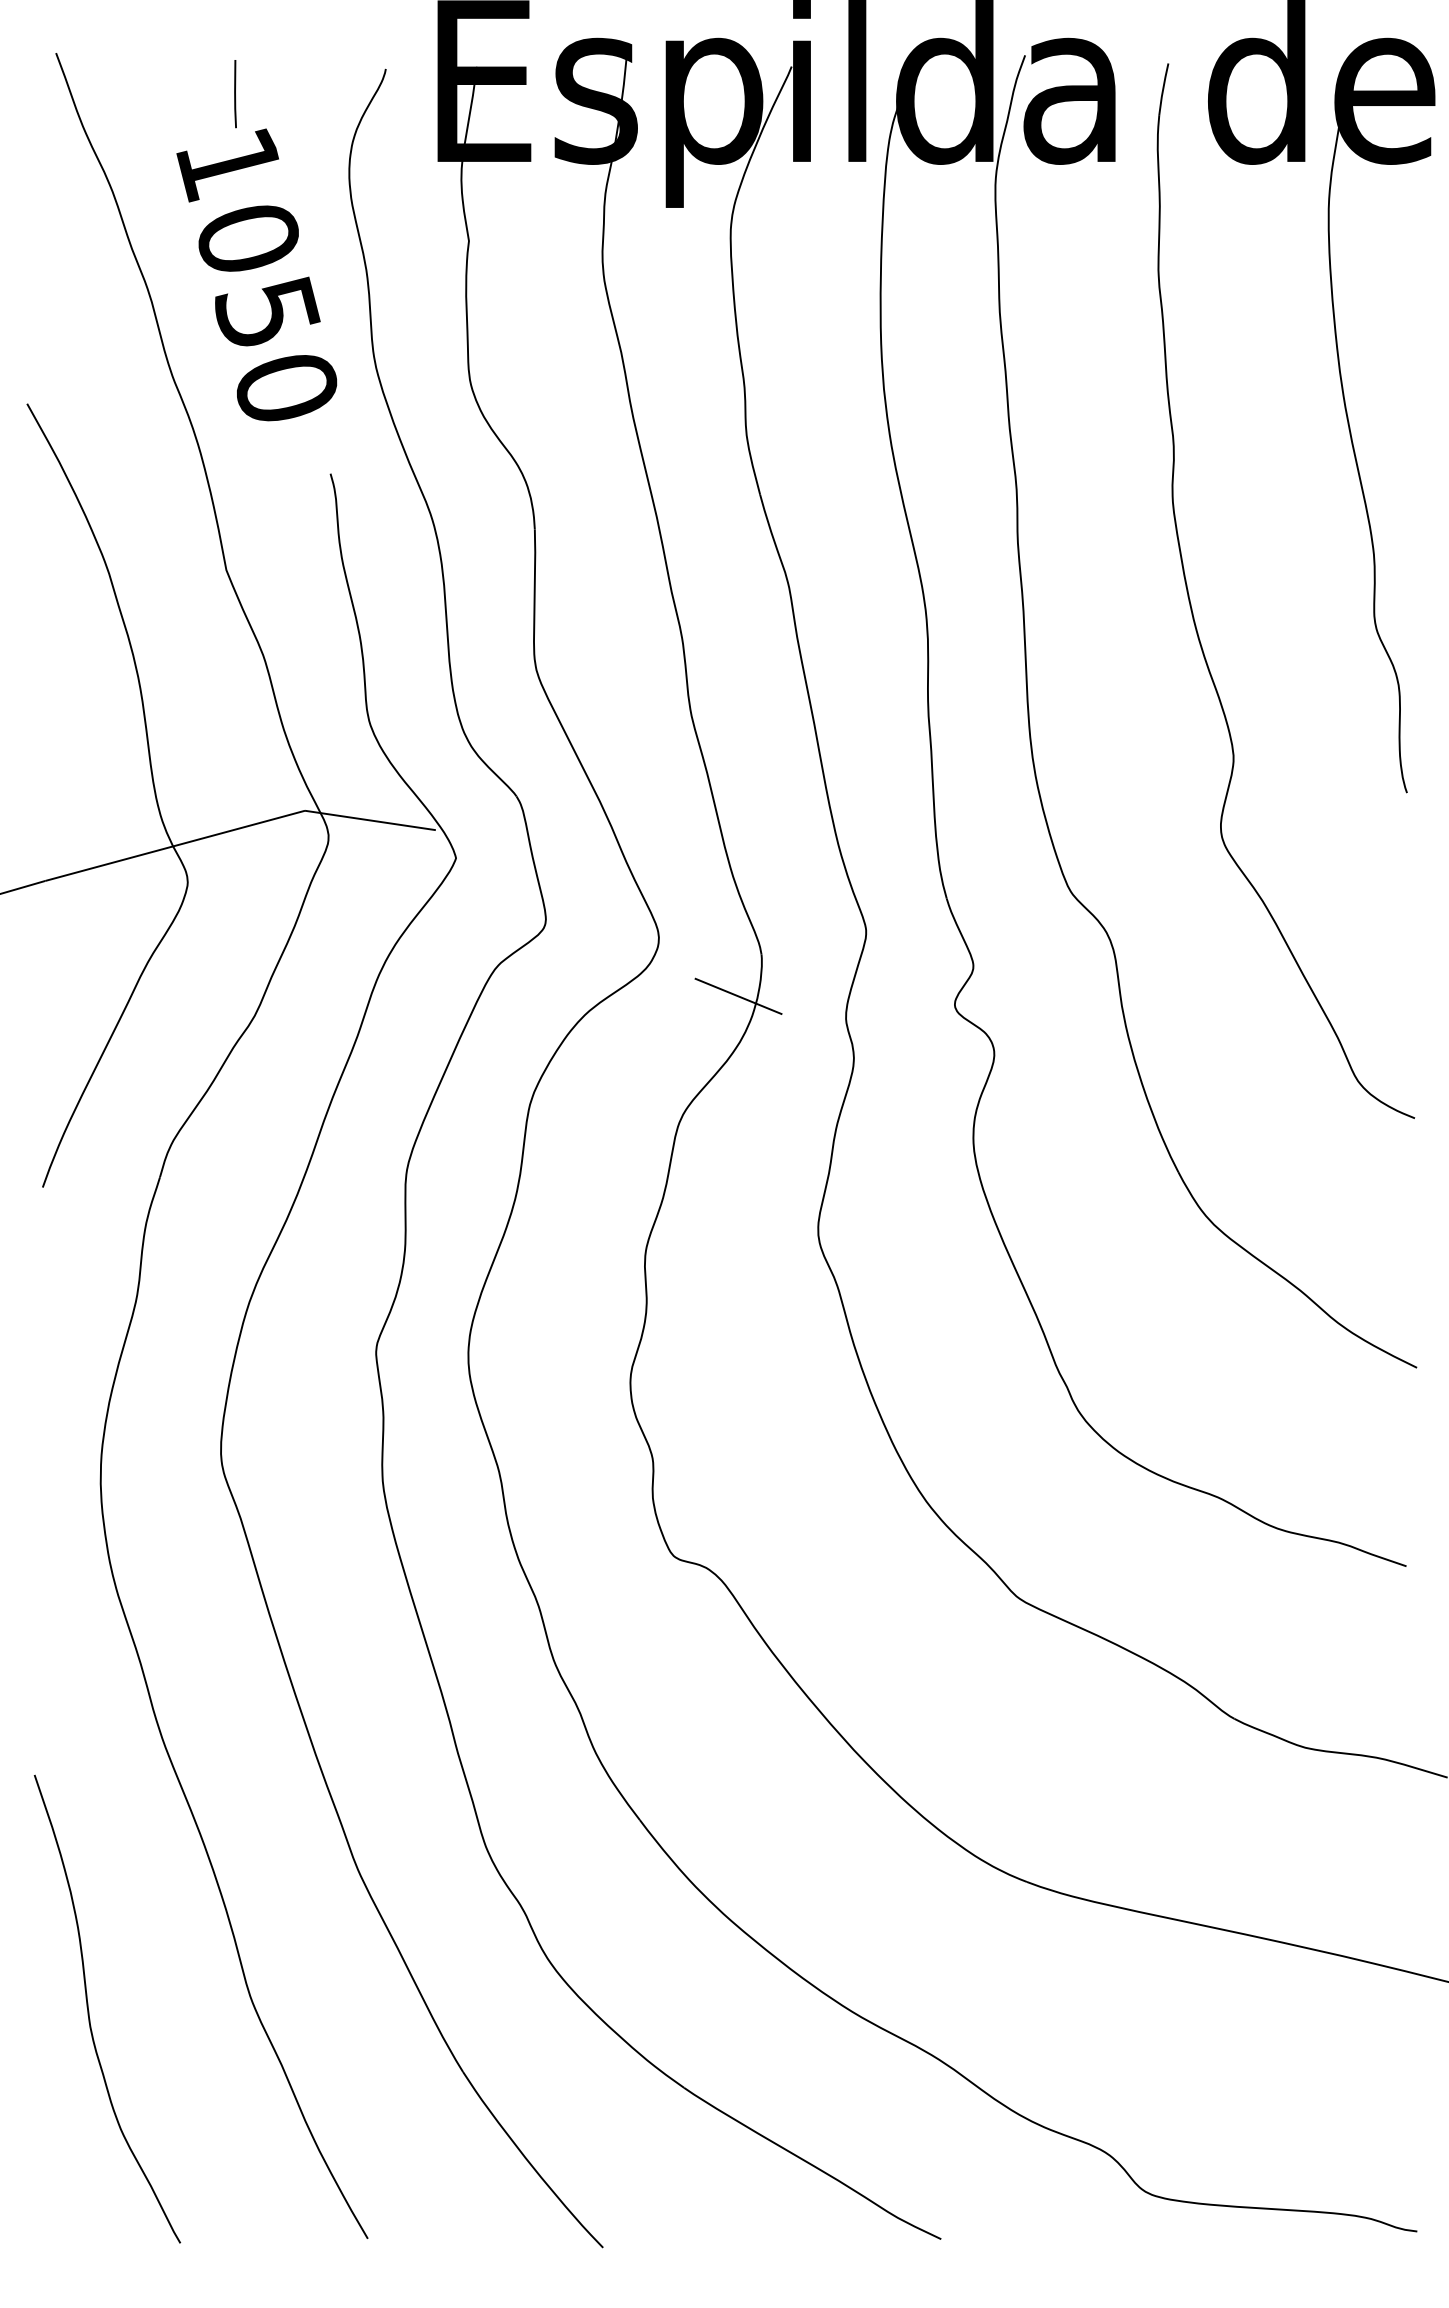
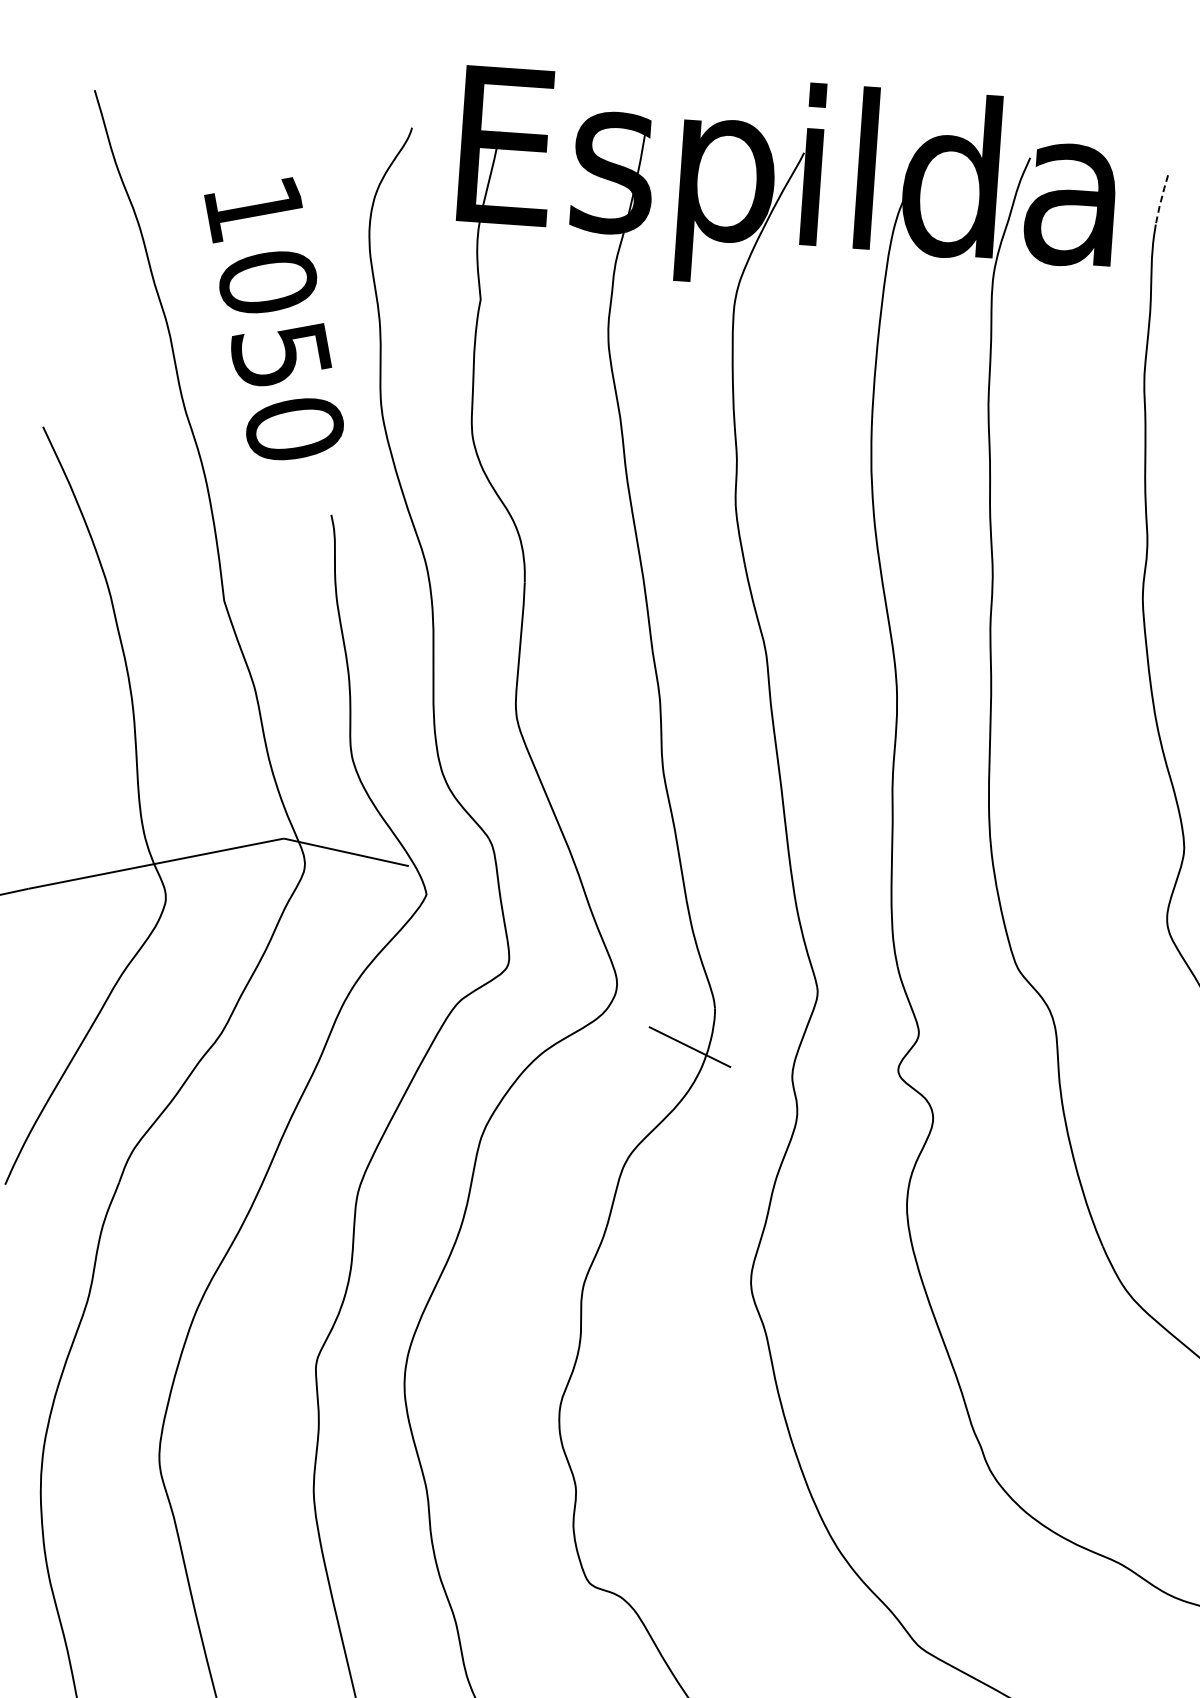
line: (1163, 89) -> (1161, 200), solid -> dashed
line: (235, 94) -> (265, 142), removed

